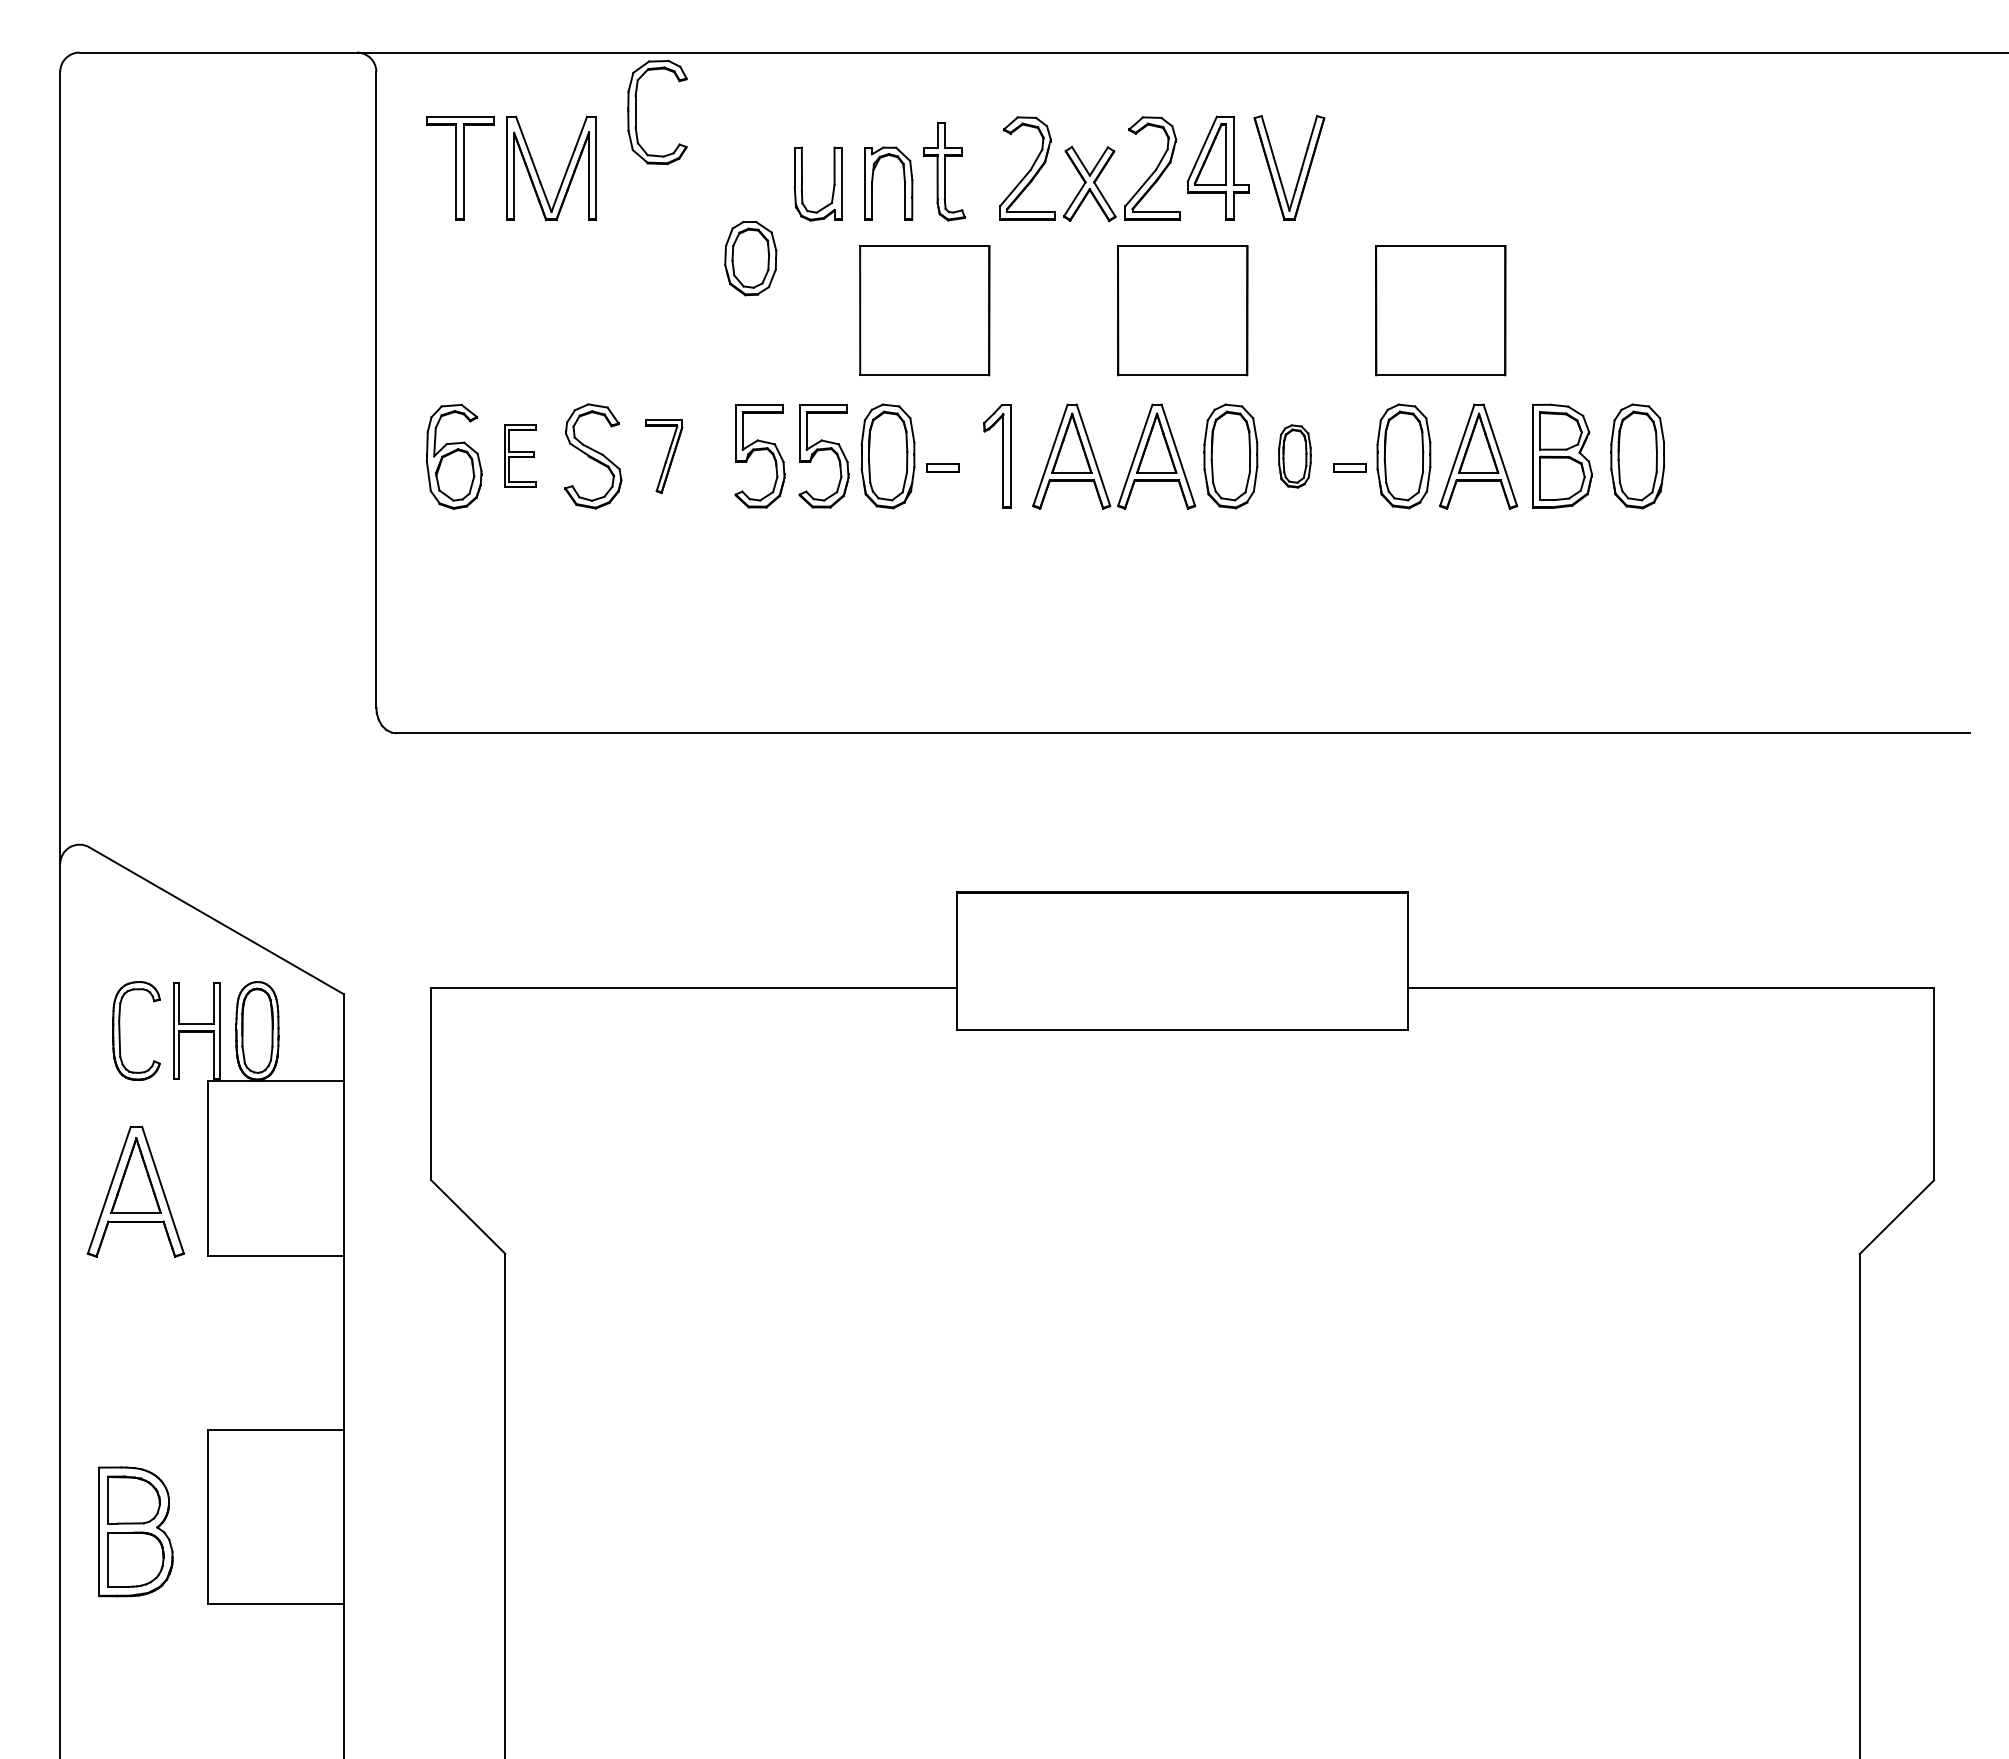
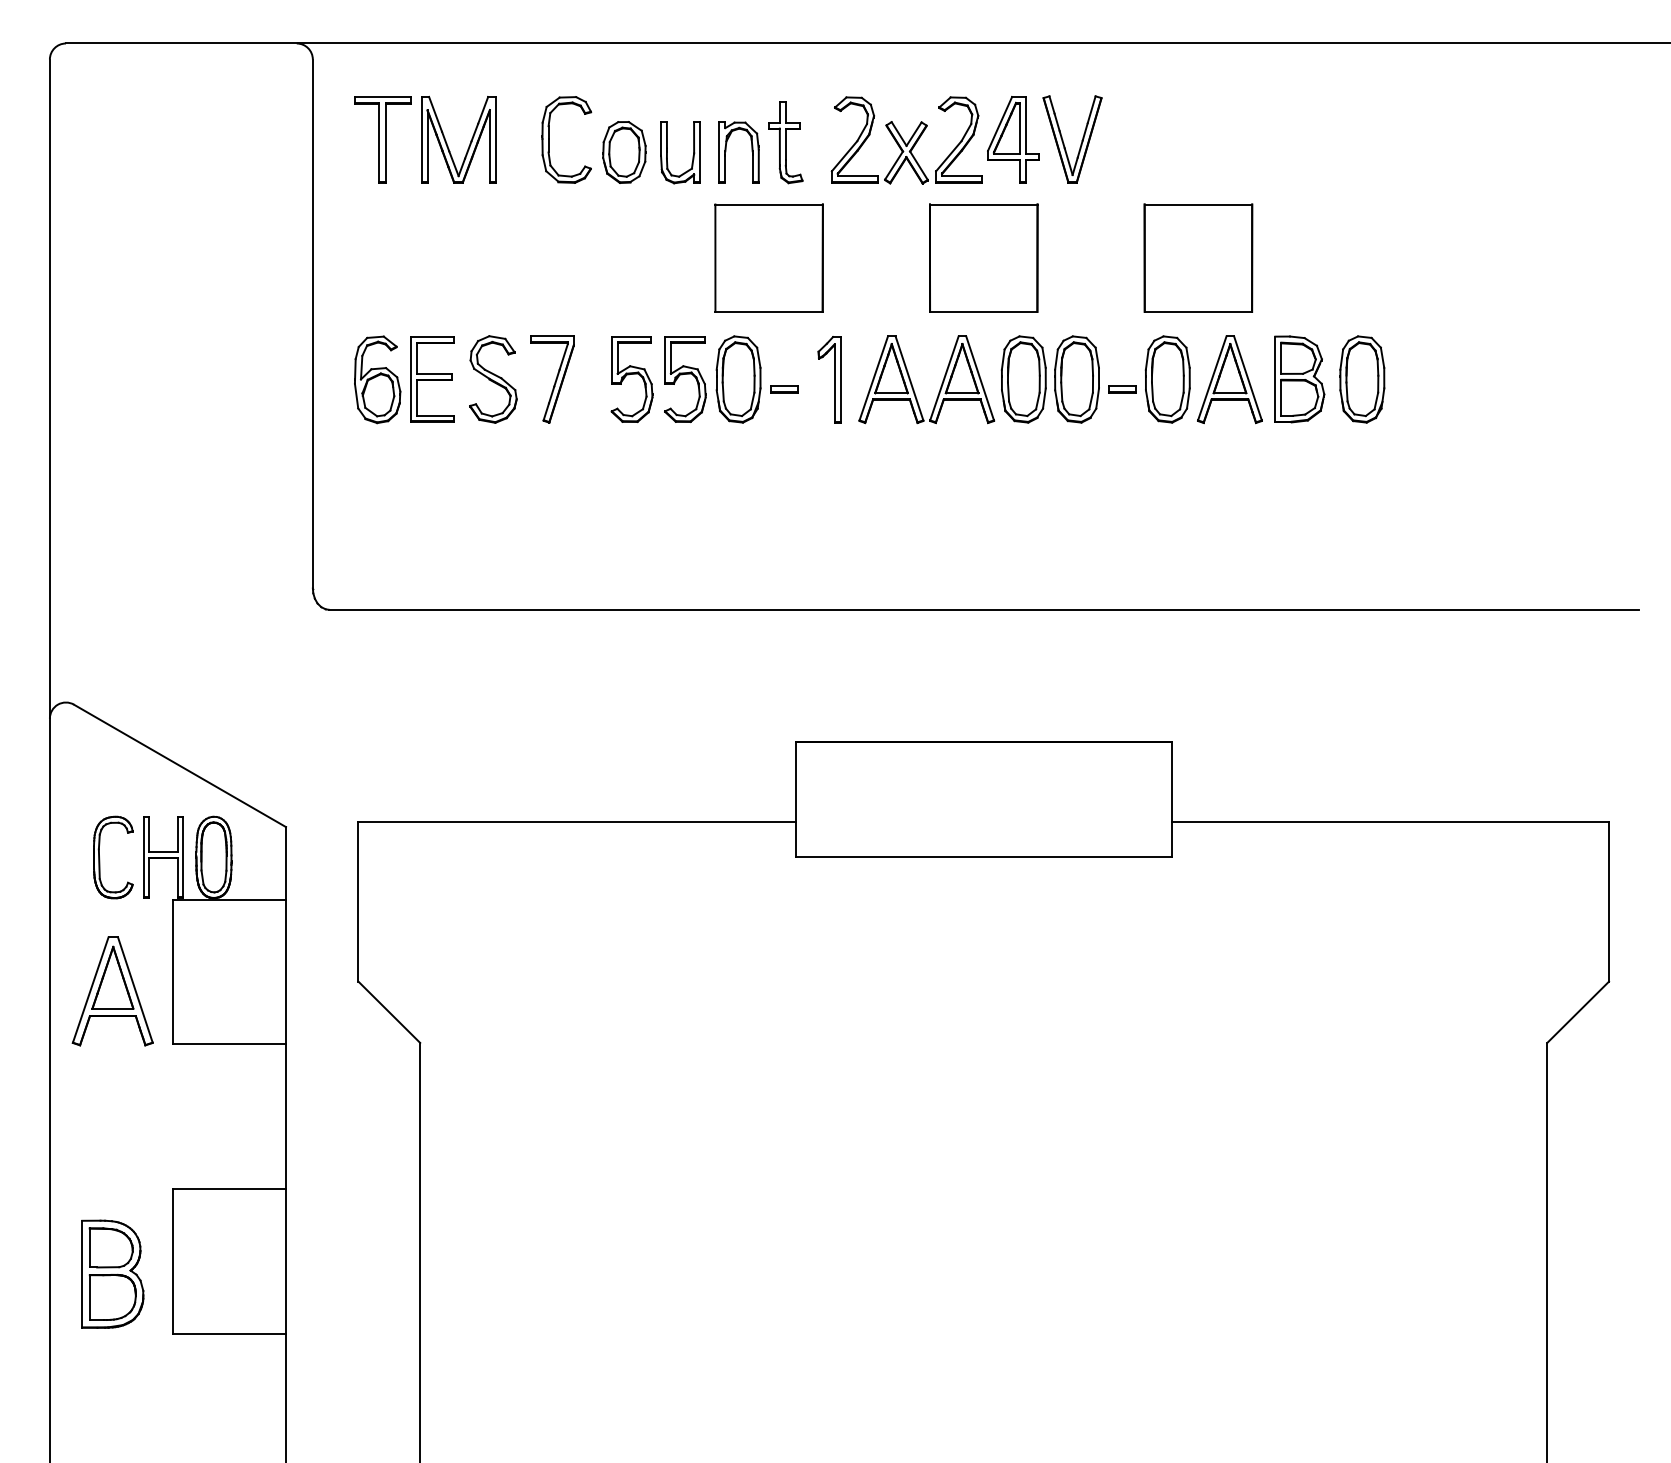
part: (636, 112) -> (549, 139), moved
part: (750, 258) -> (624, 152), moved
part: (520, 456) -> (432, 379), size x1.67
part: (663, 456) -> (551, 379), size x1.43
part: (1294, 456) -> (1076, 379), size x1.67

